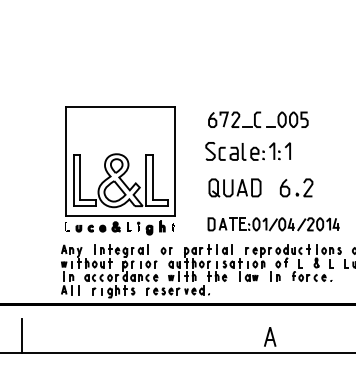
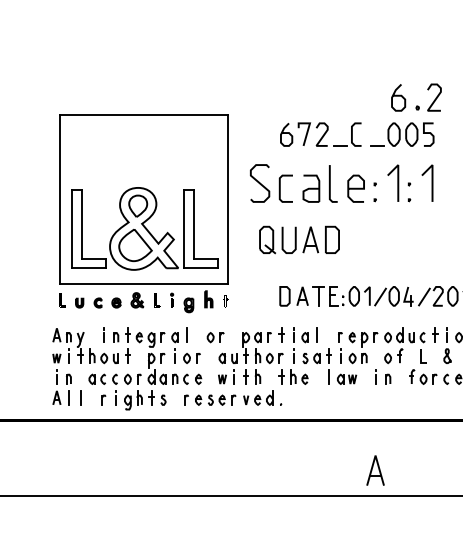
part: (247, 151) -> (340, 183), size x1.4
part: (234, 187) -> (298, 239), moved
part: (296, 187) -> (416, 97), moved

